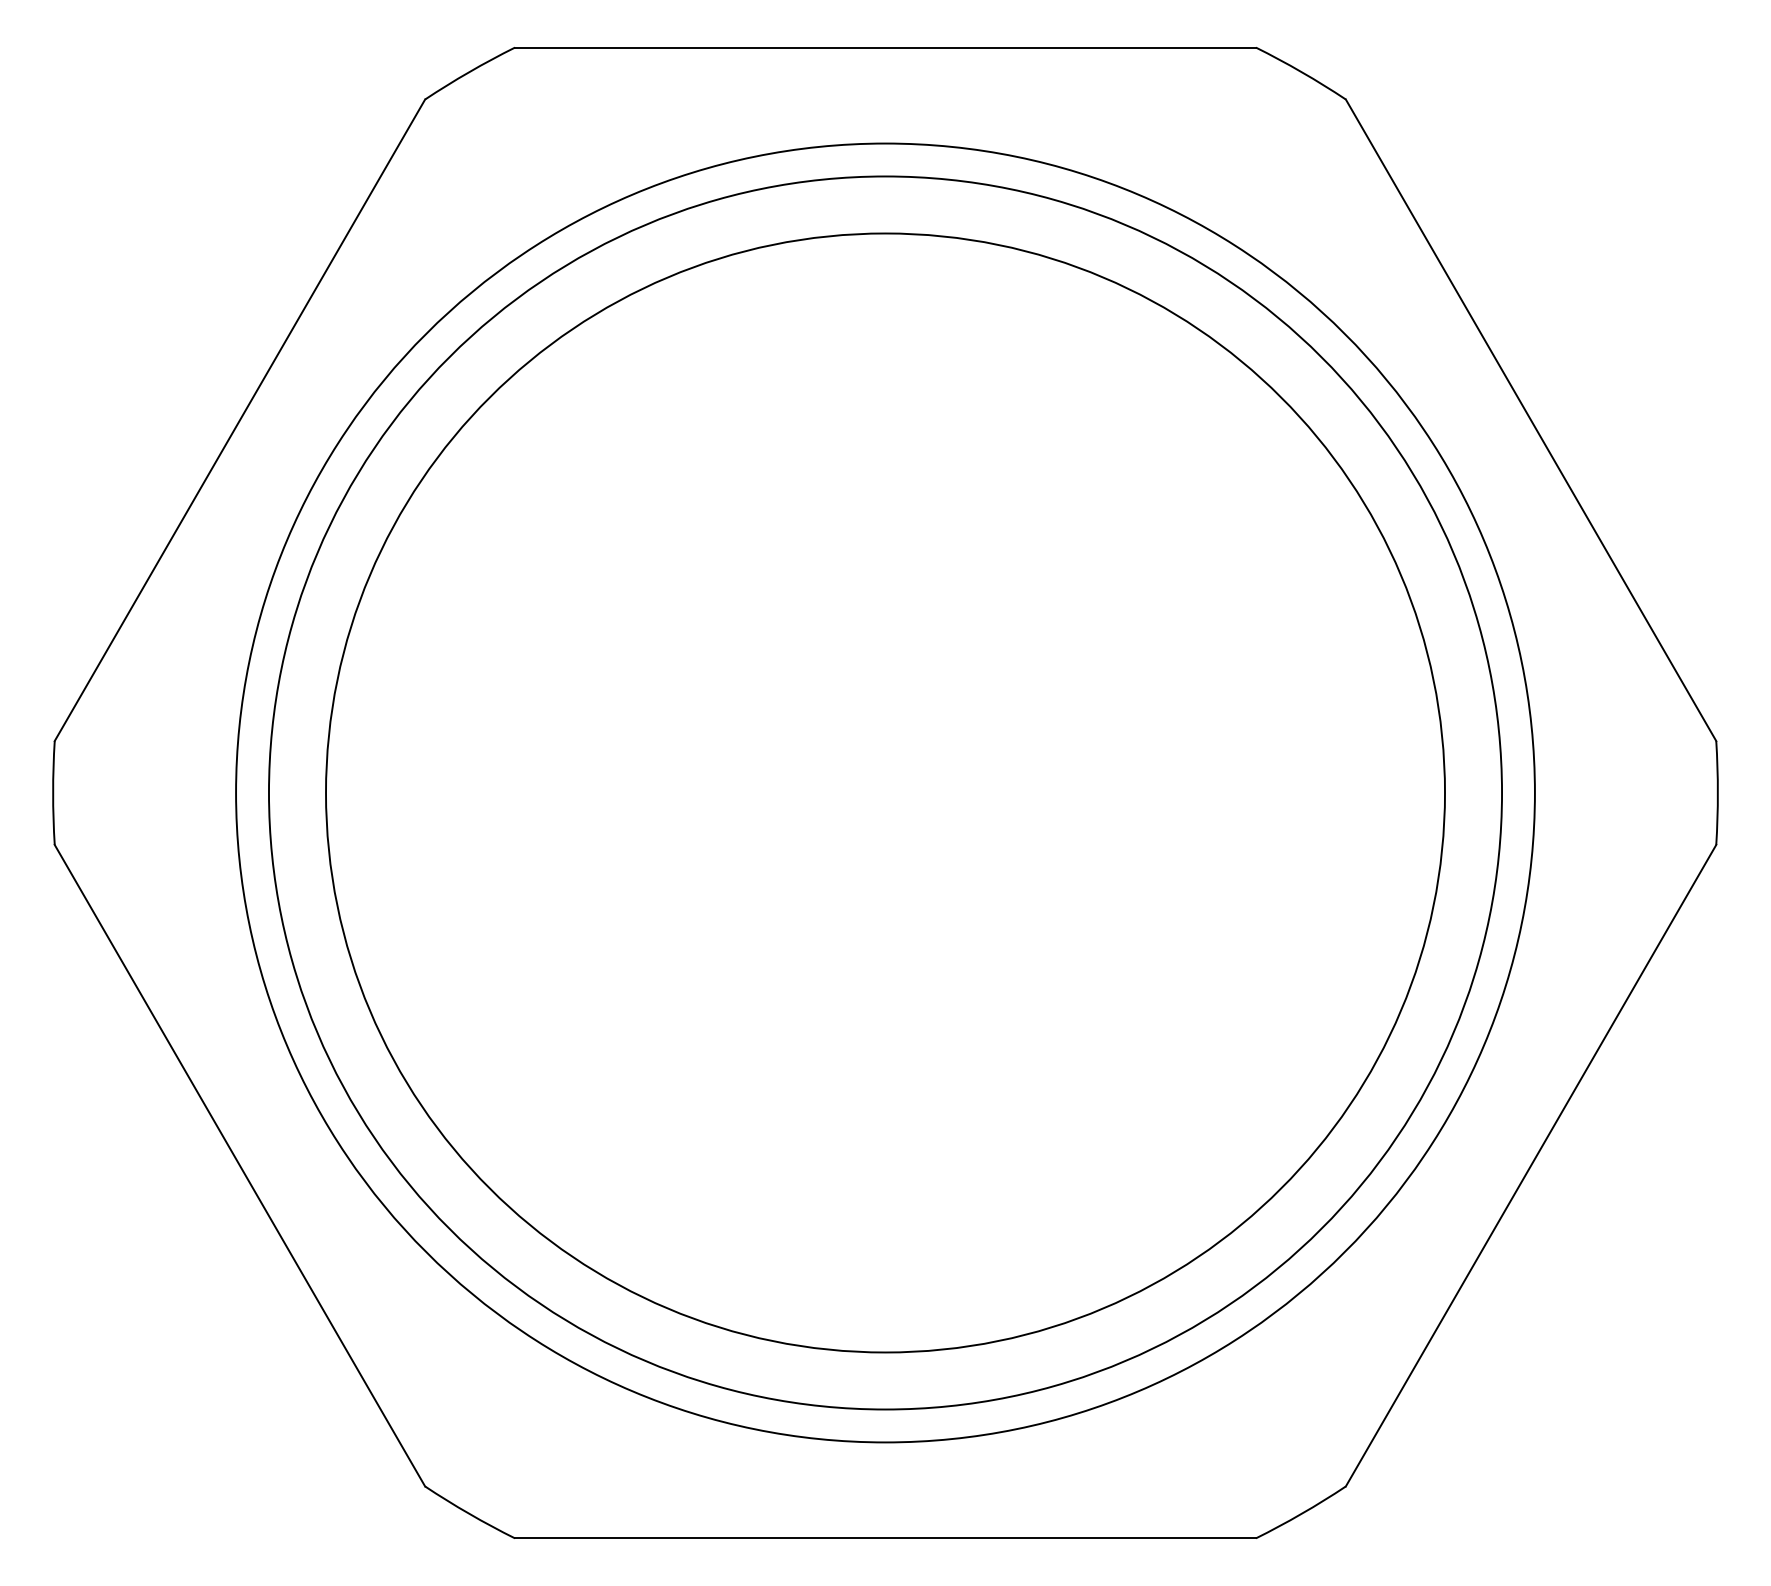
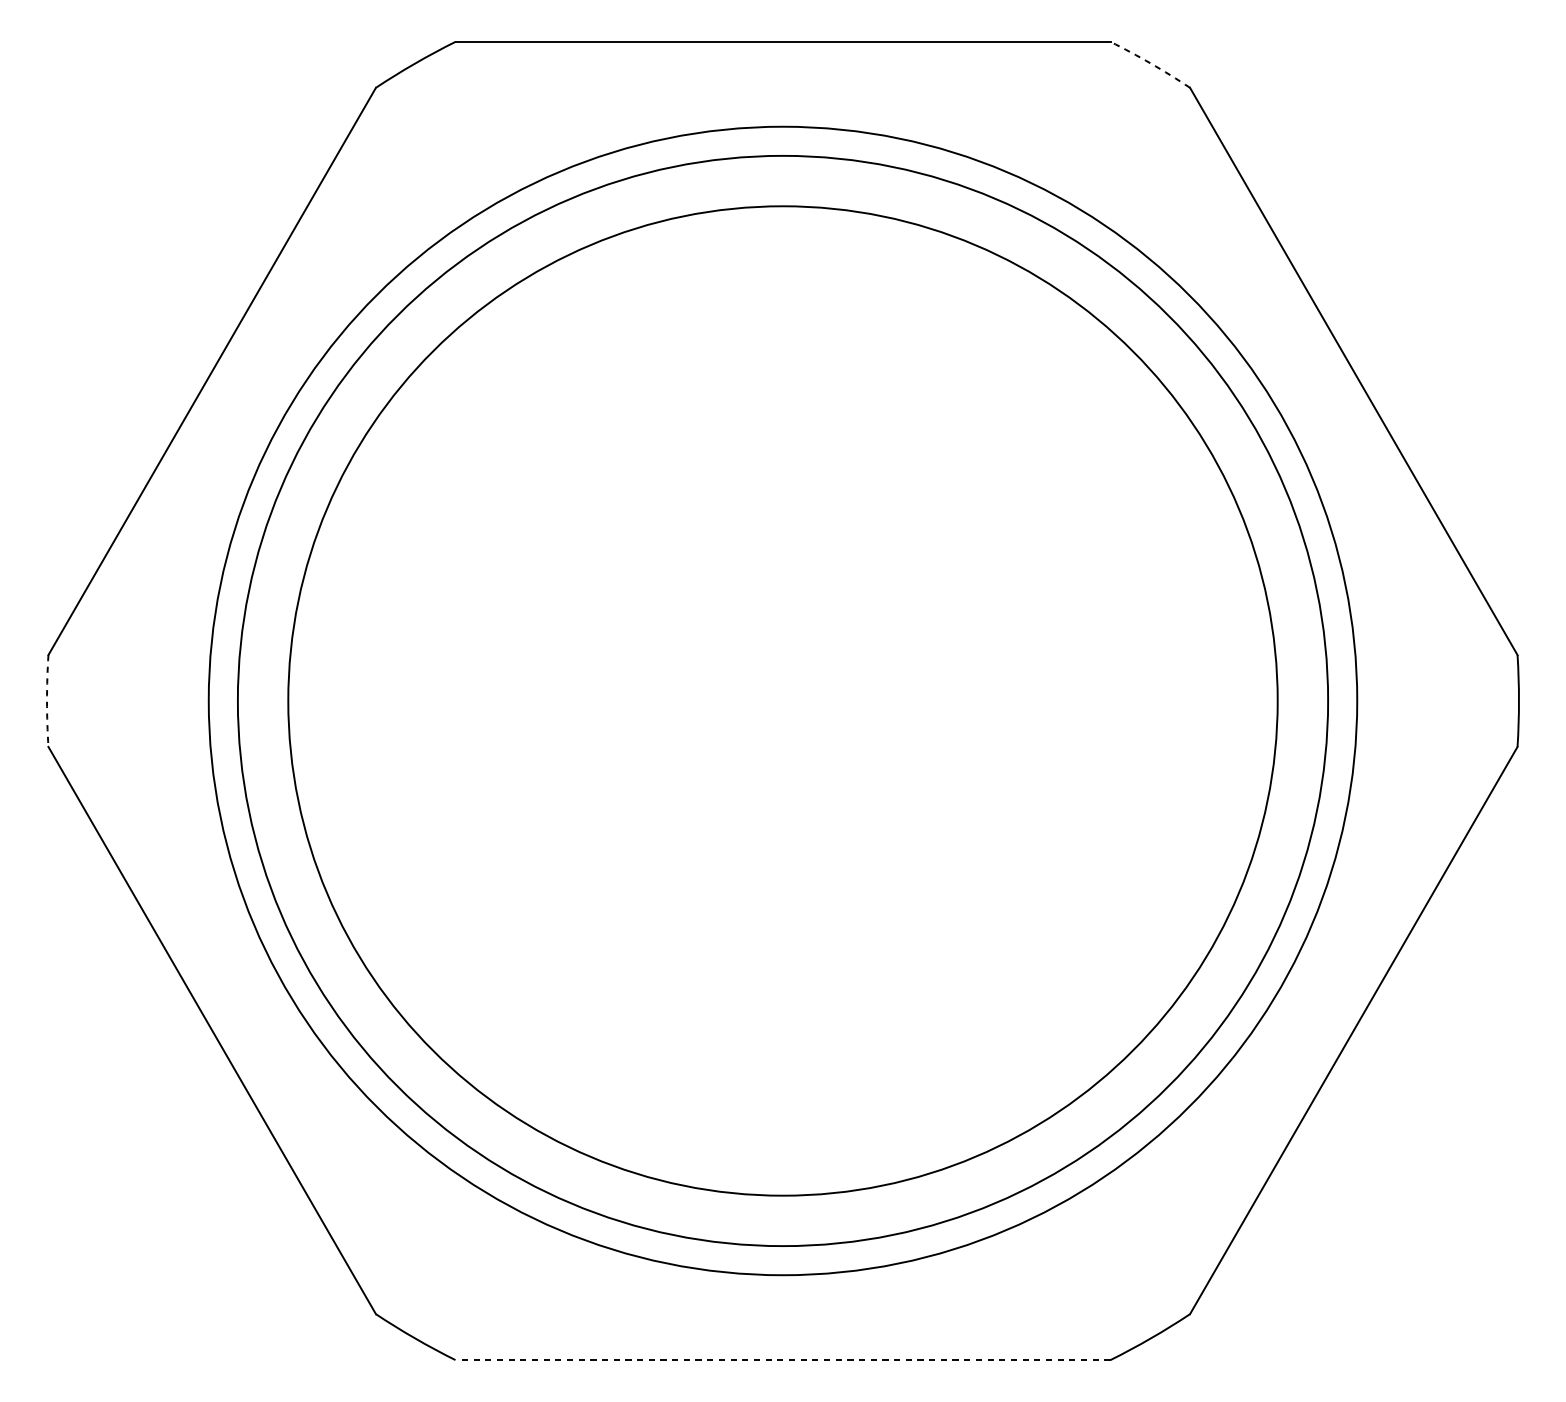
arc: (1301, 72) -> (1150, 63), solid -> dashed
arc: (53, 792) -> (47, 700), solid -> dashed
line: (885, 1538) -> (783, 1360), solid -> dashed

